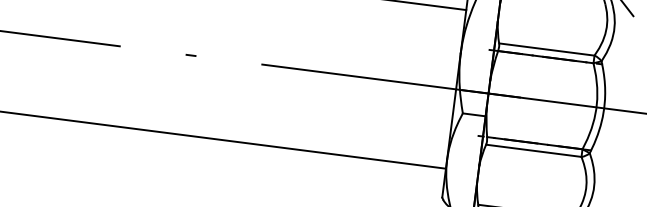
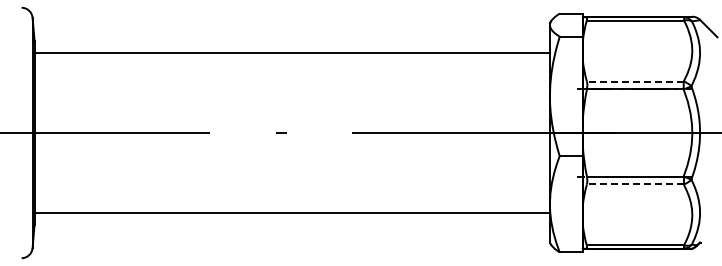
line: (546, 49) -> (634, 81), solid -> dashed
line: (533, 150) -> (634, 184), solid -> dashed

